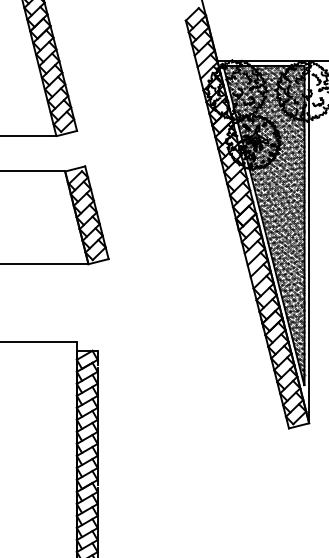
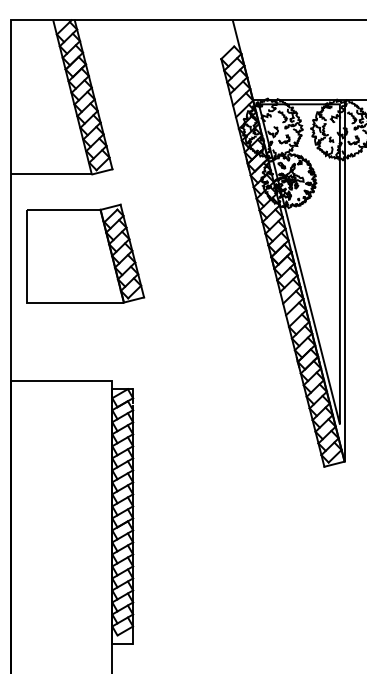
hatch: (264, 221) -> (299, 259), removed

